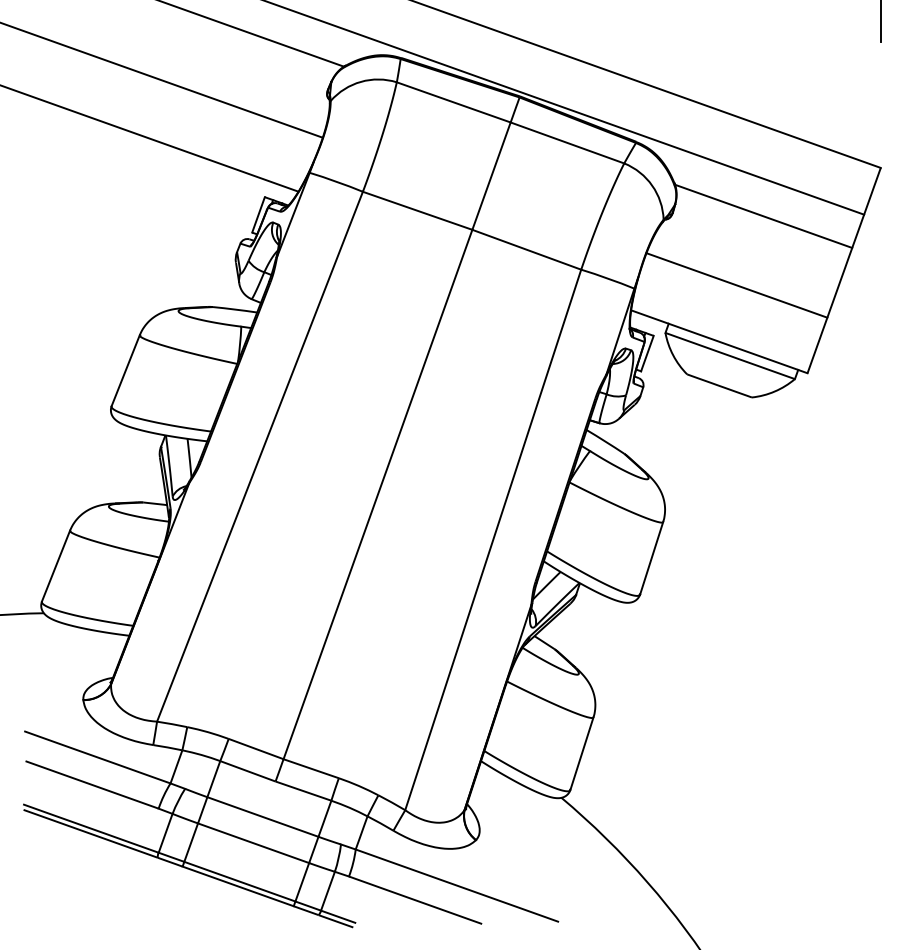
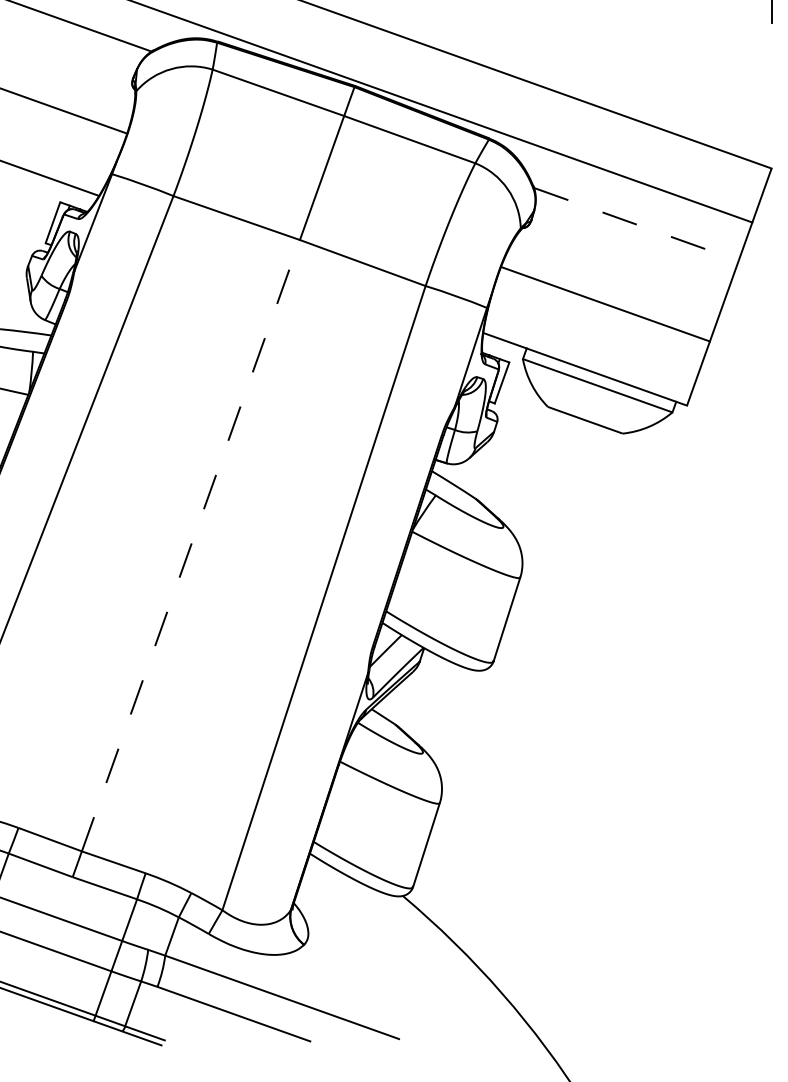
line: (764, 216) -> (637, 224), solid -> dashed
line: (378, 494) -> (191, 545), solid -> dashed

